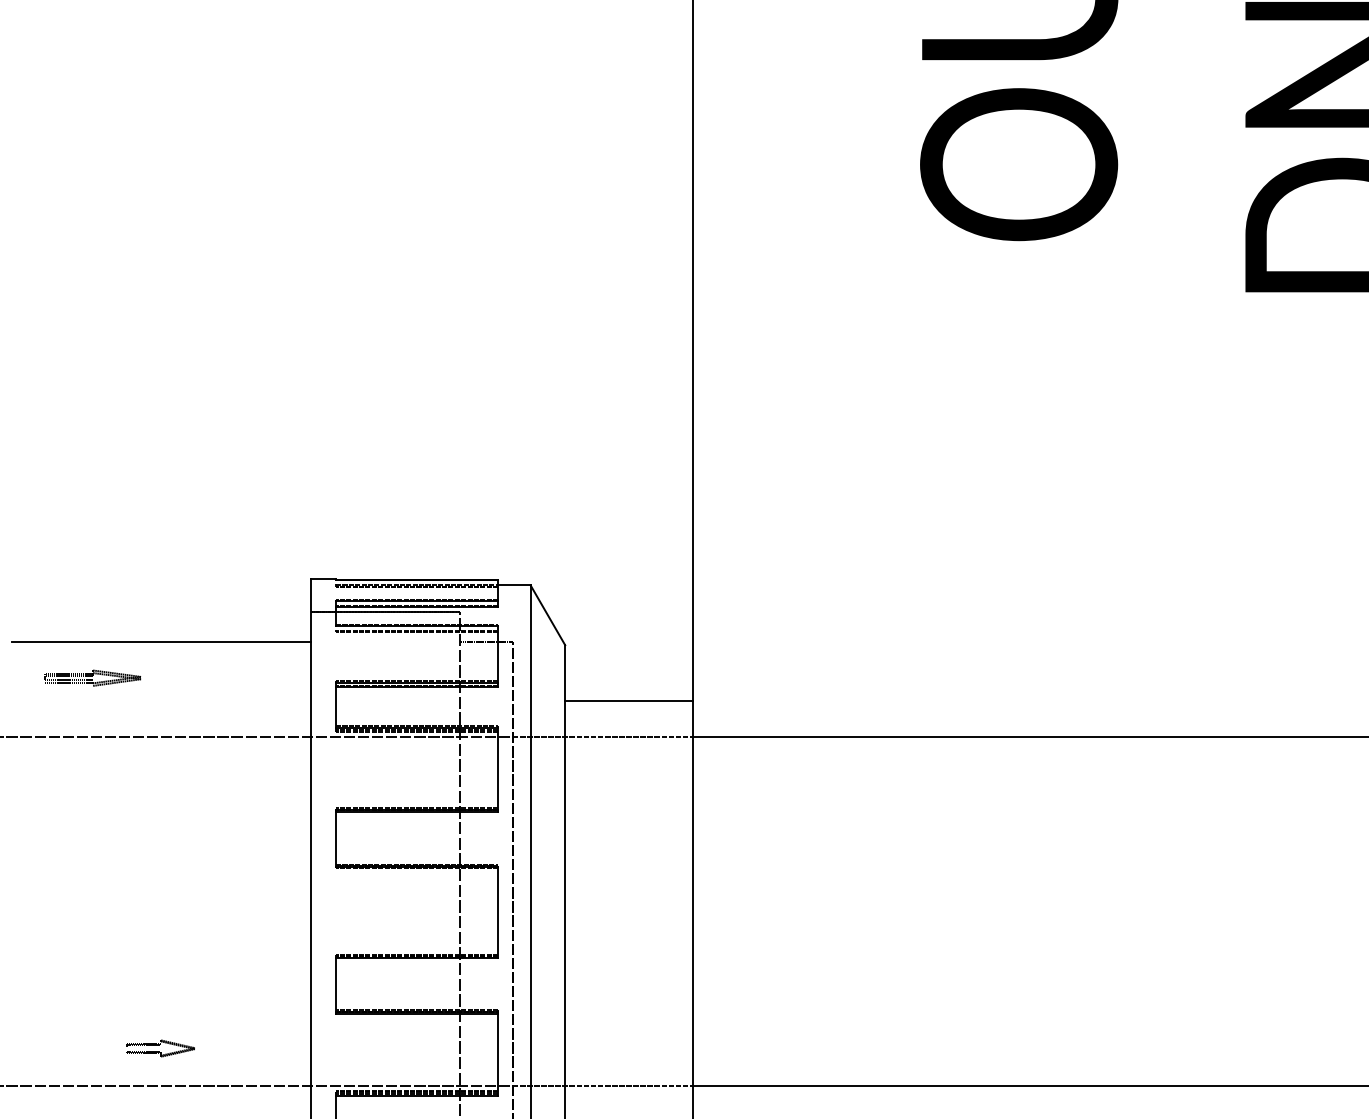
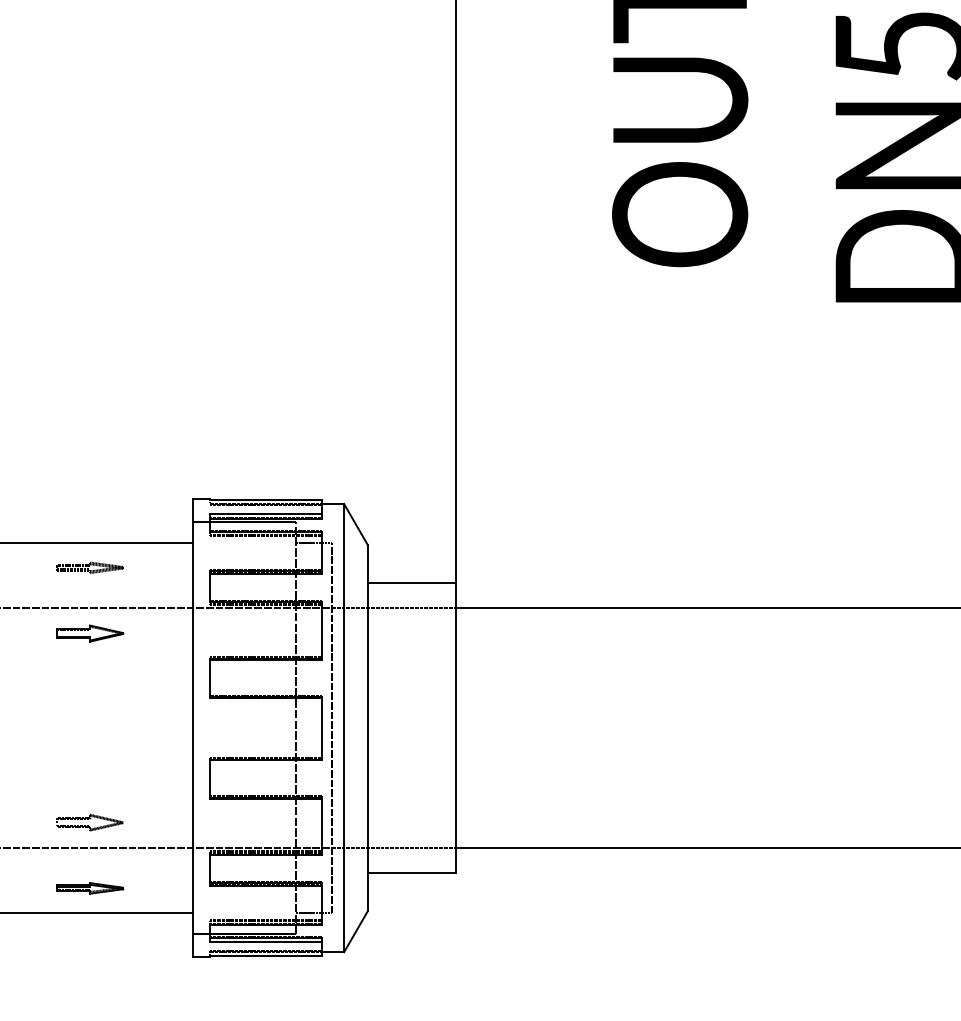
part: (92, 677) -> (89, 567), moved
part: (161, 773) -> (90, 633), added
part: (160, 1048) -> (89, 822), size x1.43

